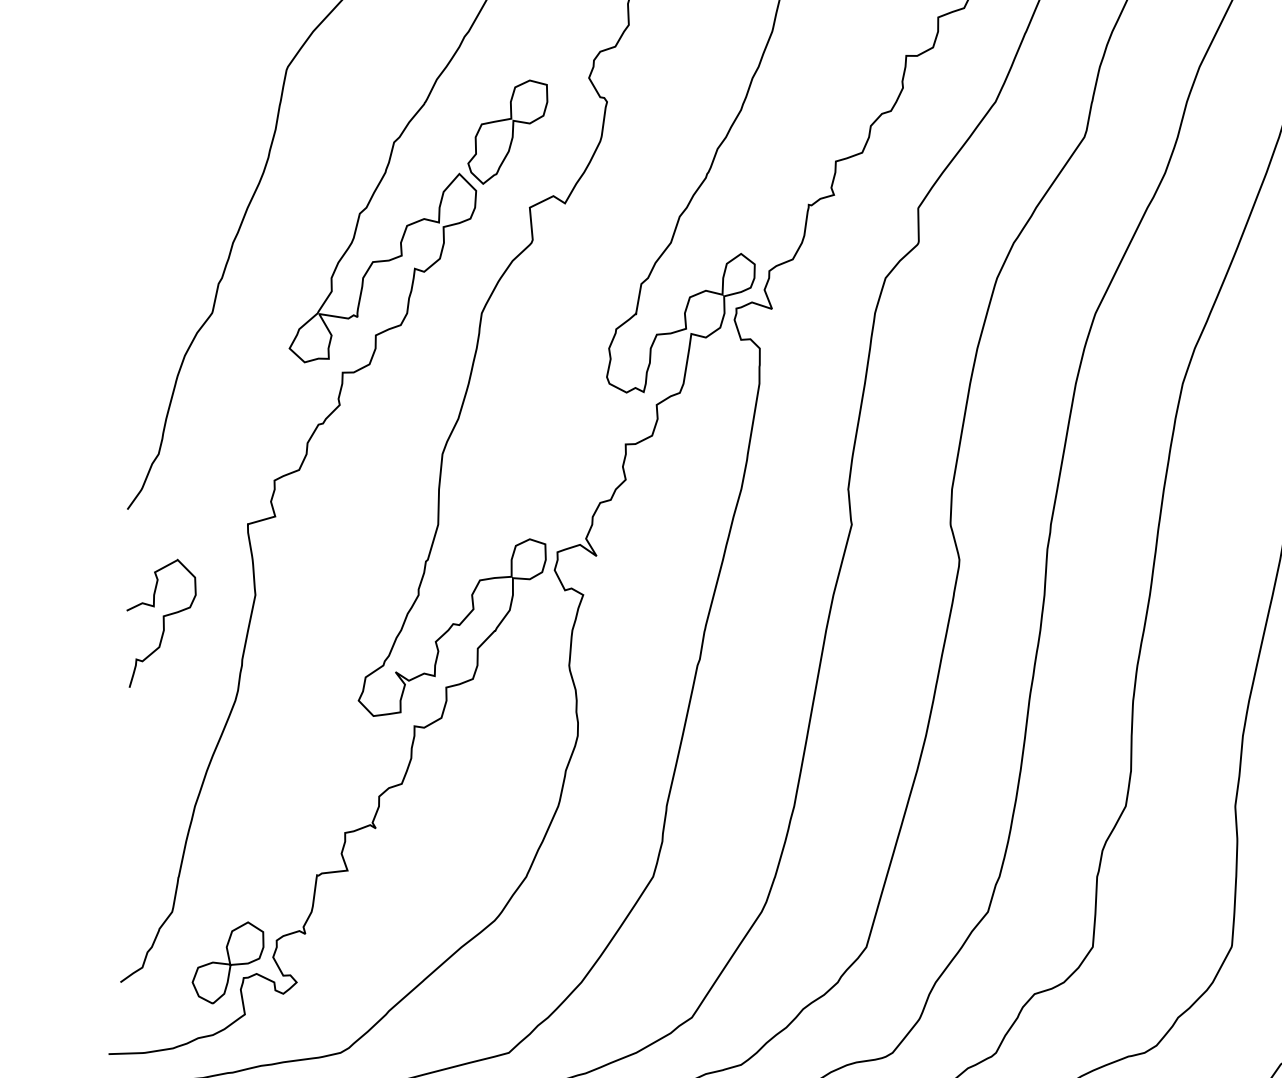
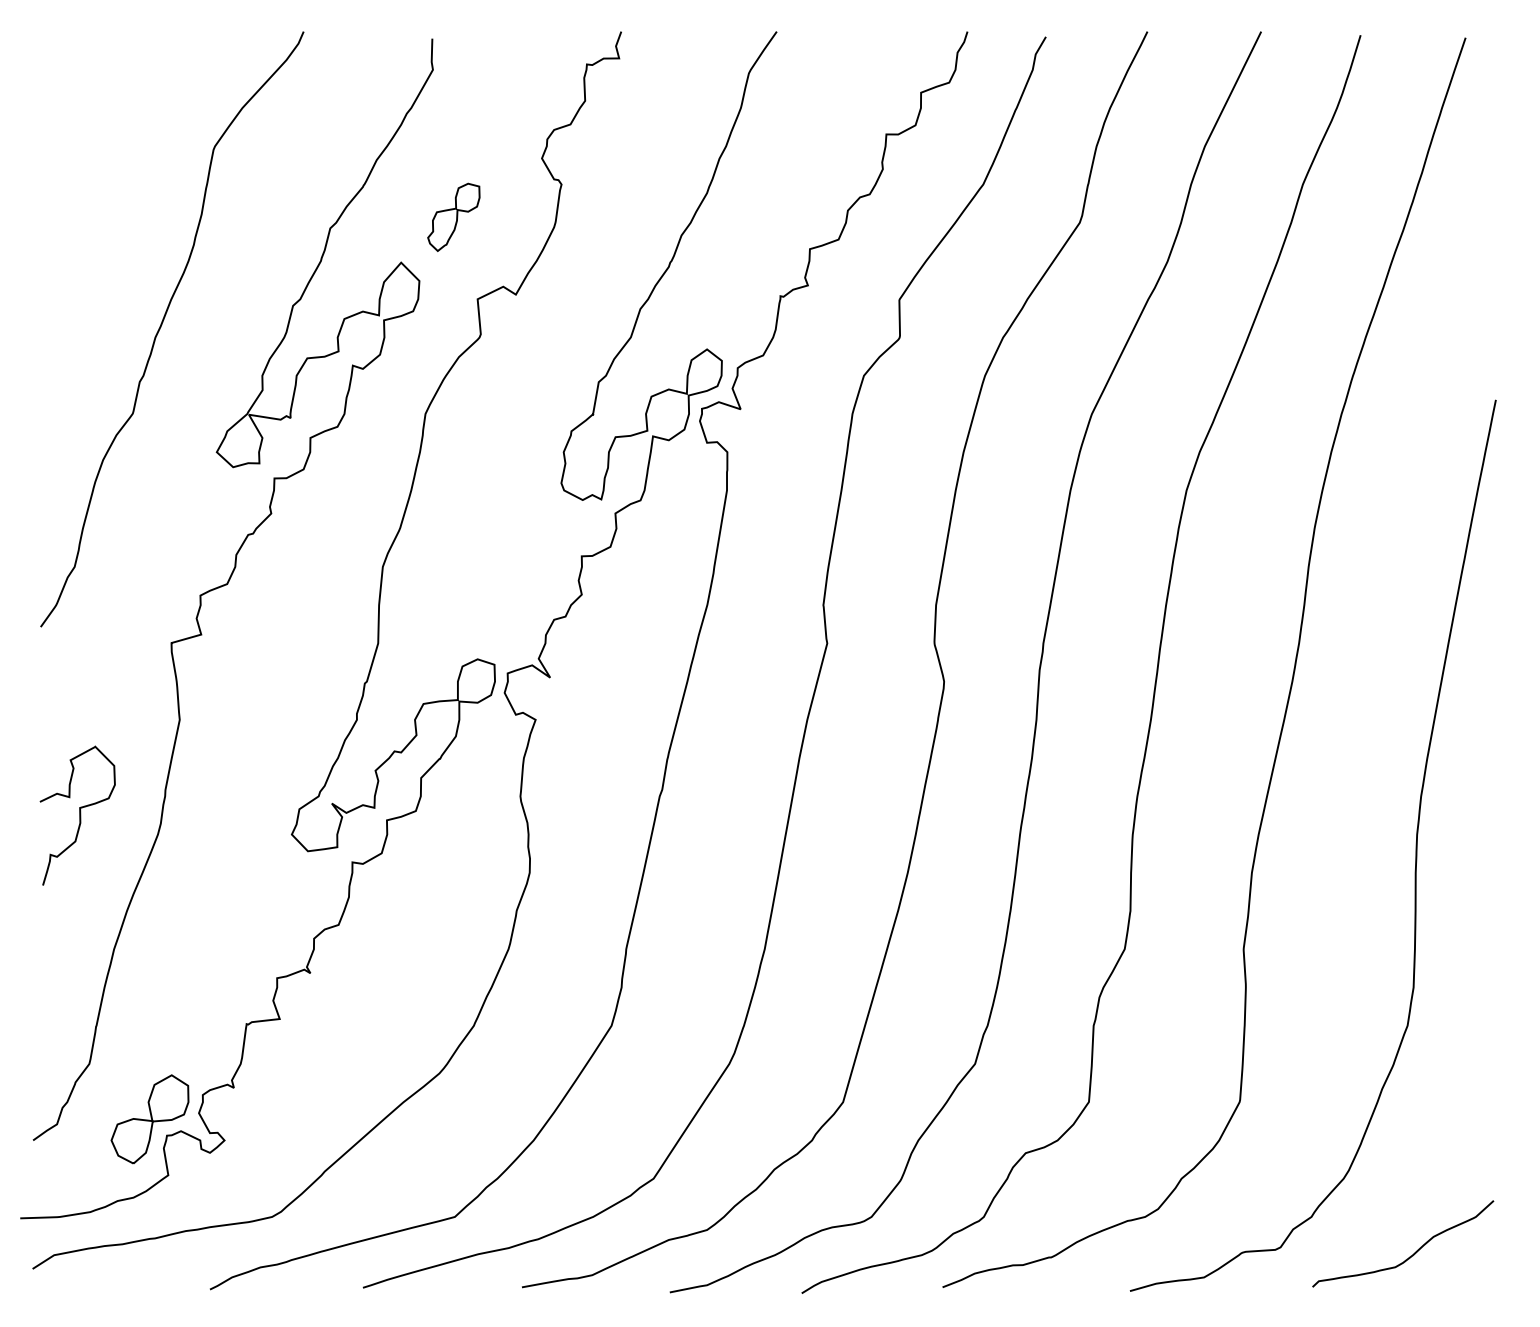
part: (507, 132) -> (453, 217), size x0.6
curve: (163, 623) -> (79, 815), moved

